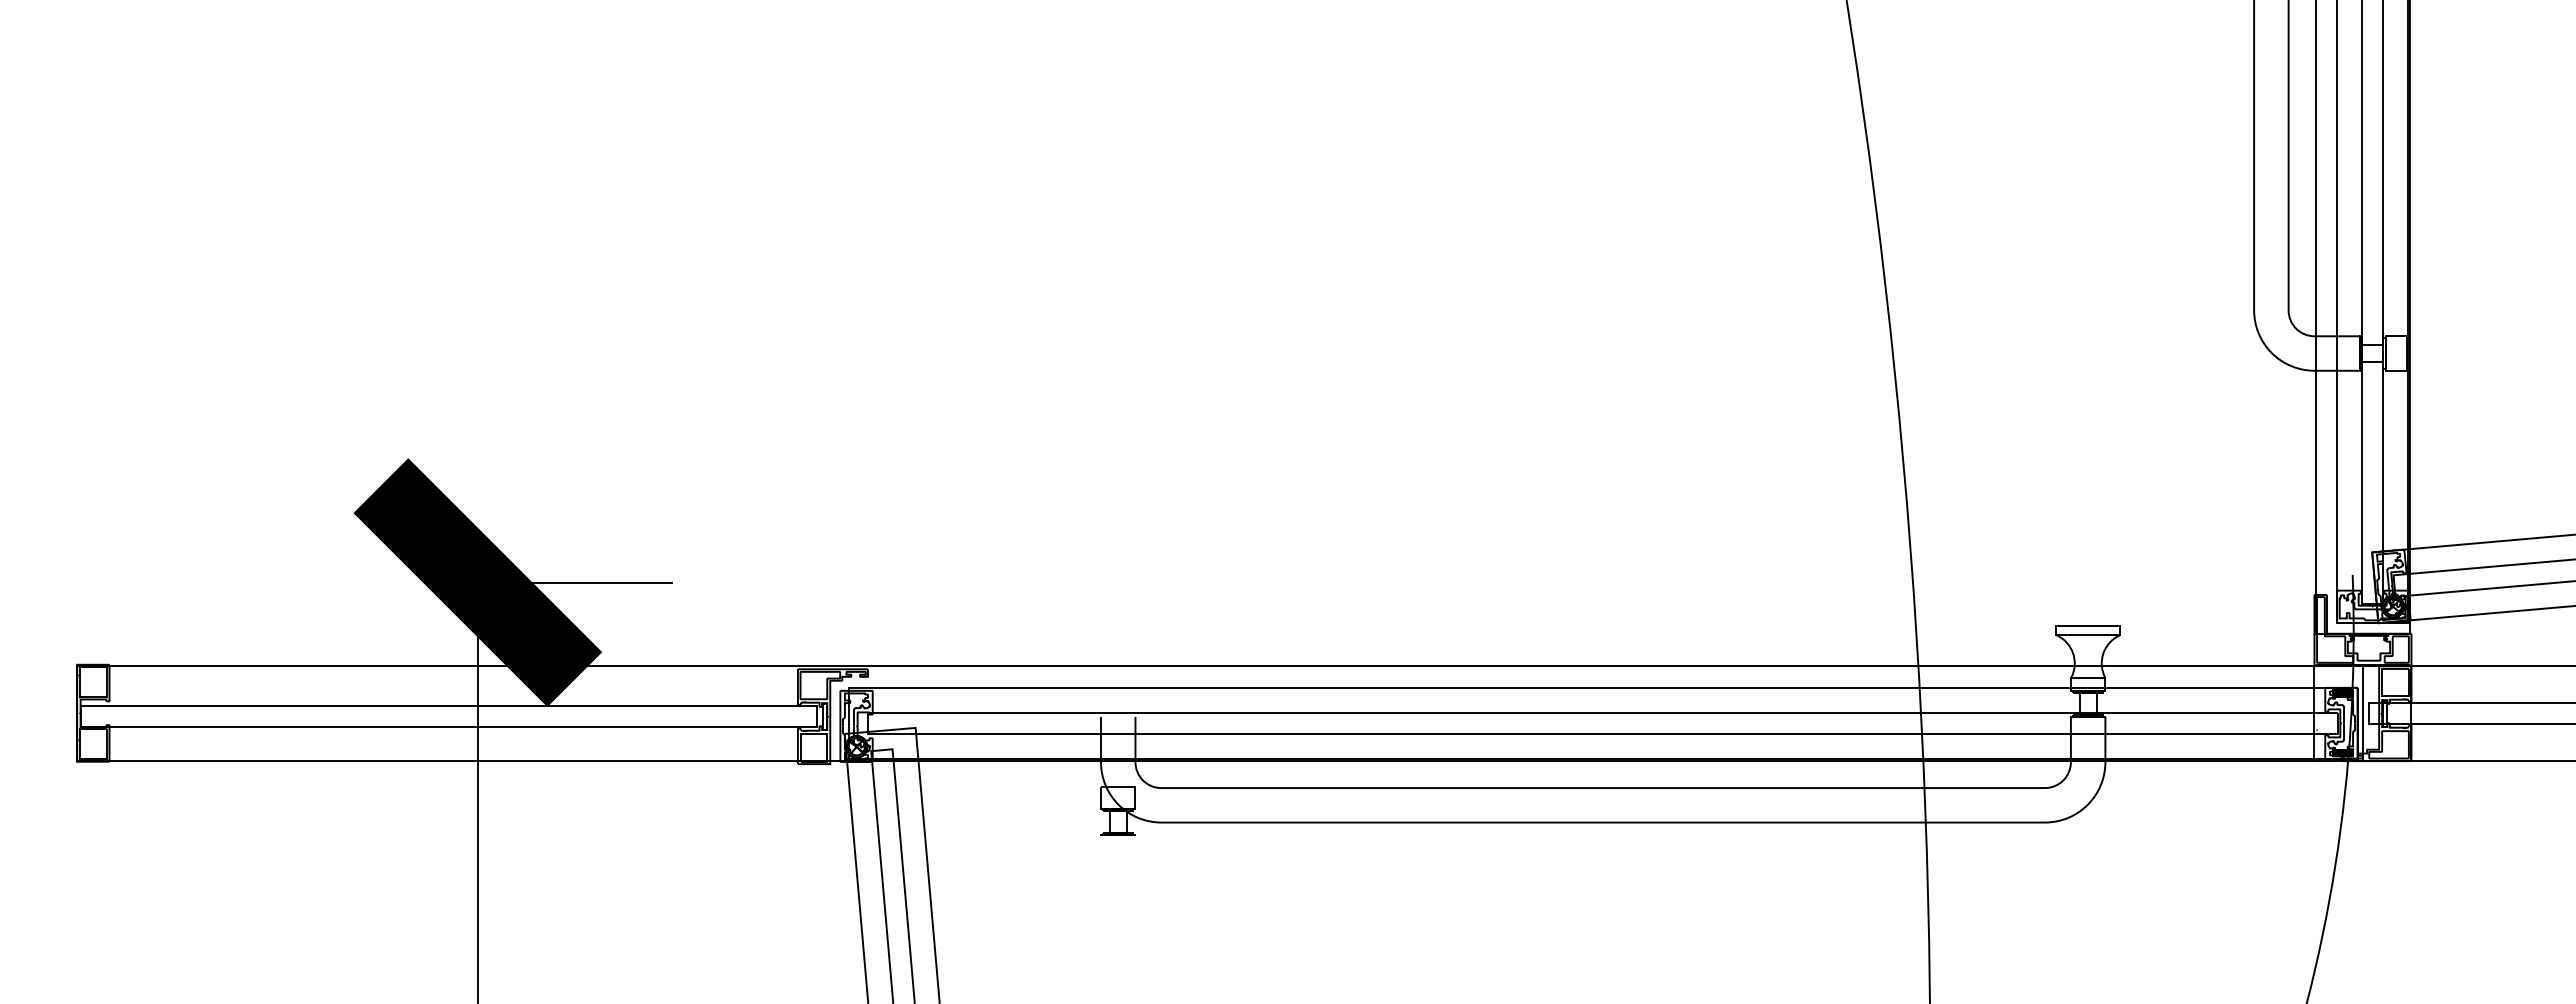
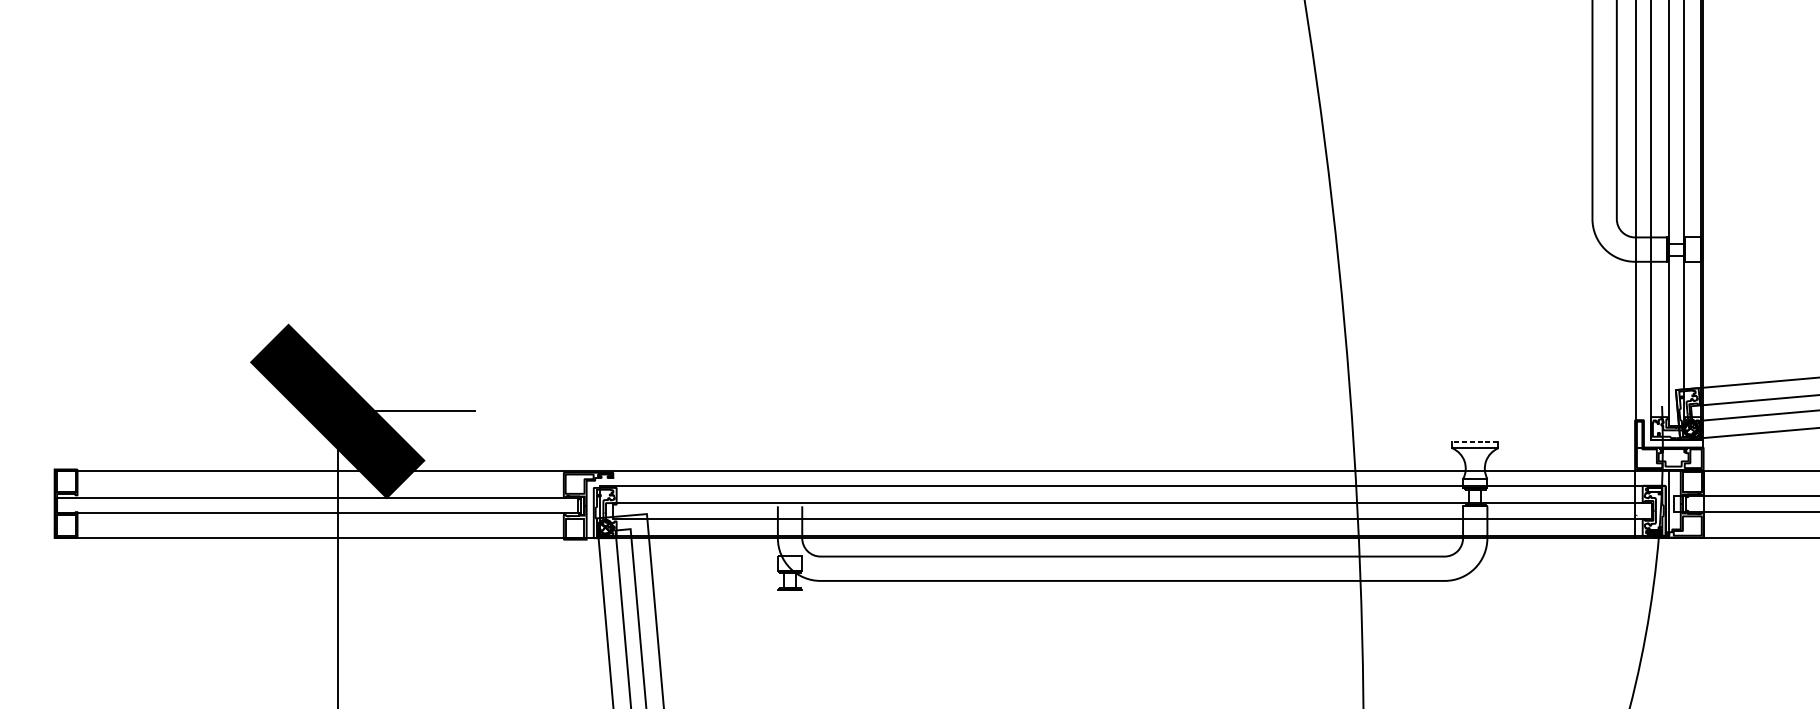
line: (2087, 626) -> (1474, 442), solid -> dashed
fill: (2342, 693) -> (1654, 489), removed

